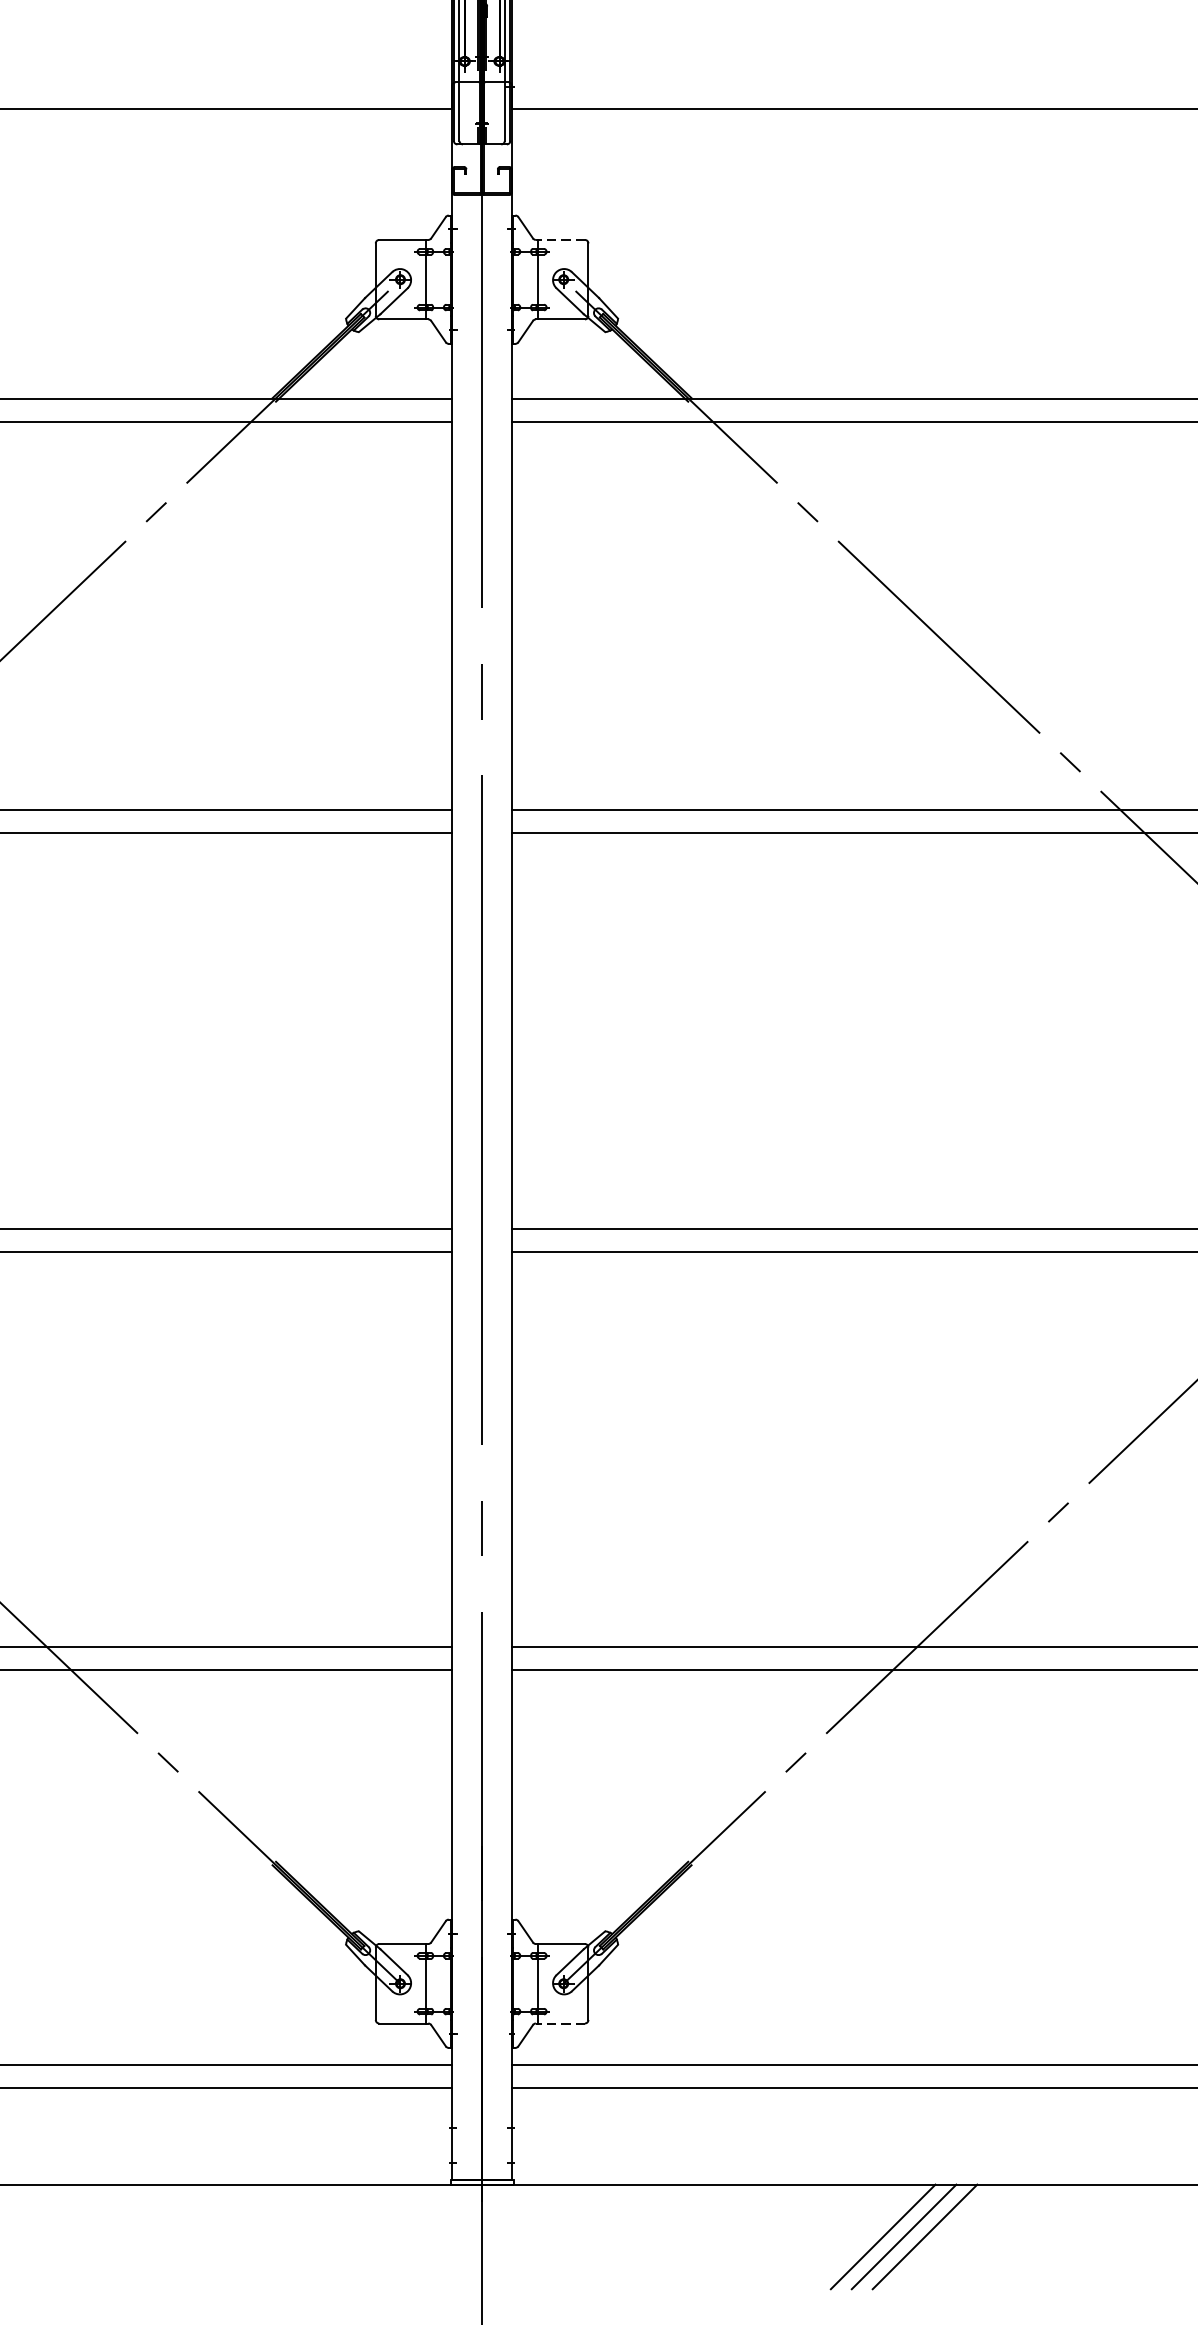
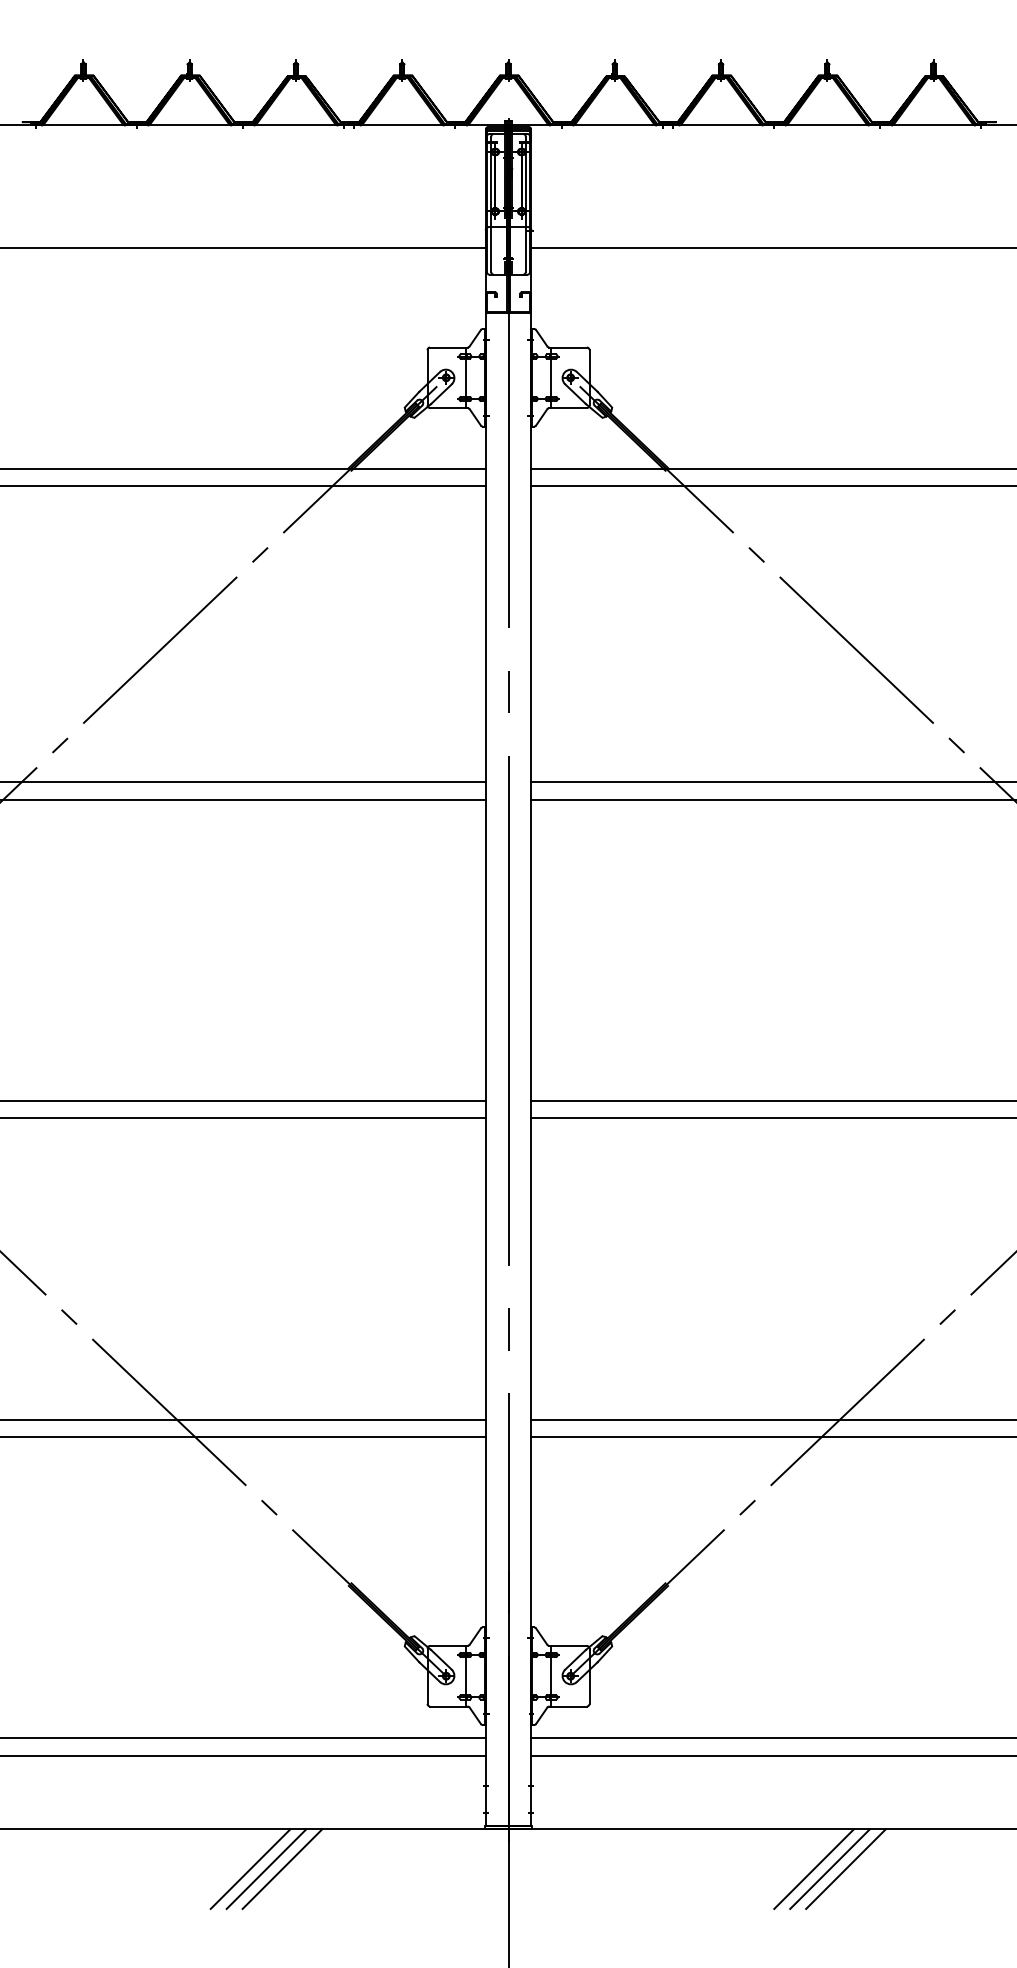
line: (560, 239) -> (568, 347), dashed -> solid
line: (560, 2023) -> (568, 1706), dashed -> solid
line: (143, 2236) -> (250, 1868), added
line: (164, 2236) -> (266, 1868), added
line: (185, 2236) -> (282, 1868), added

